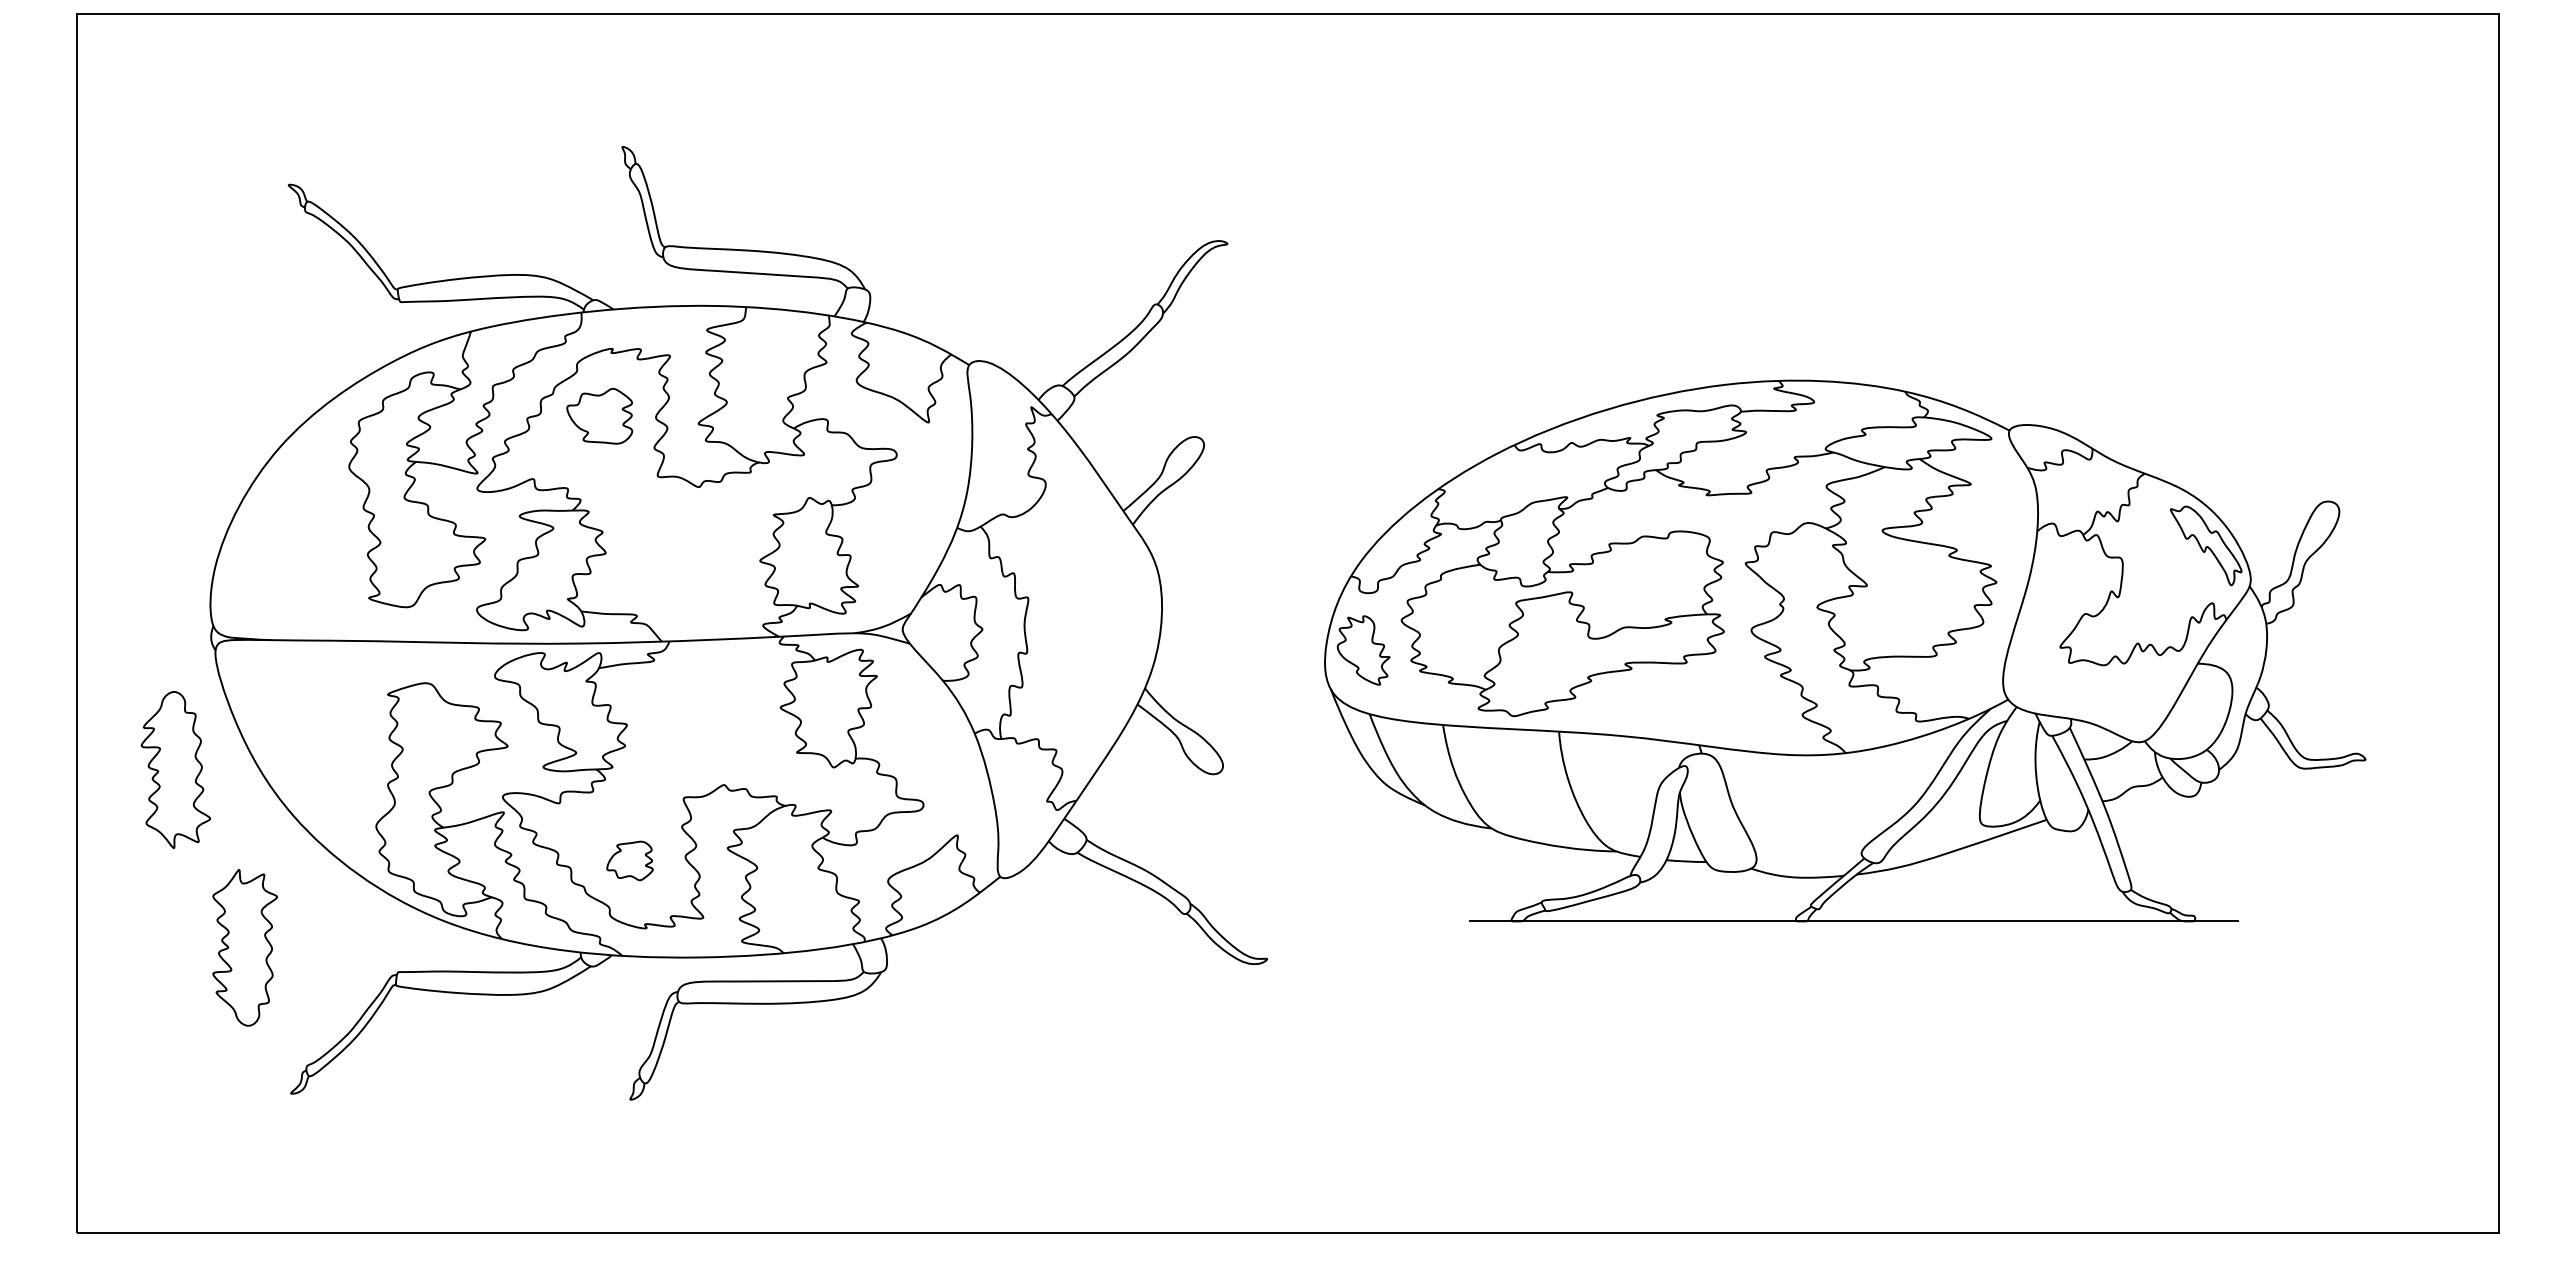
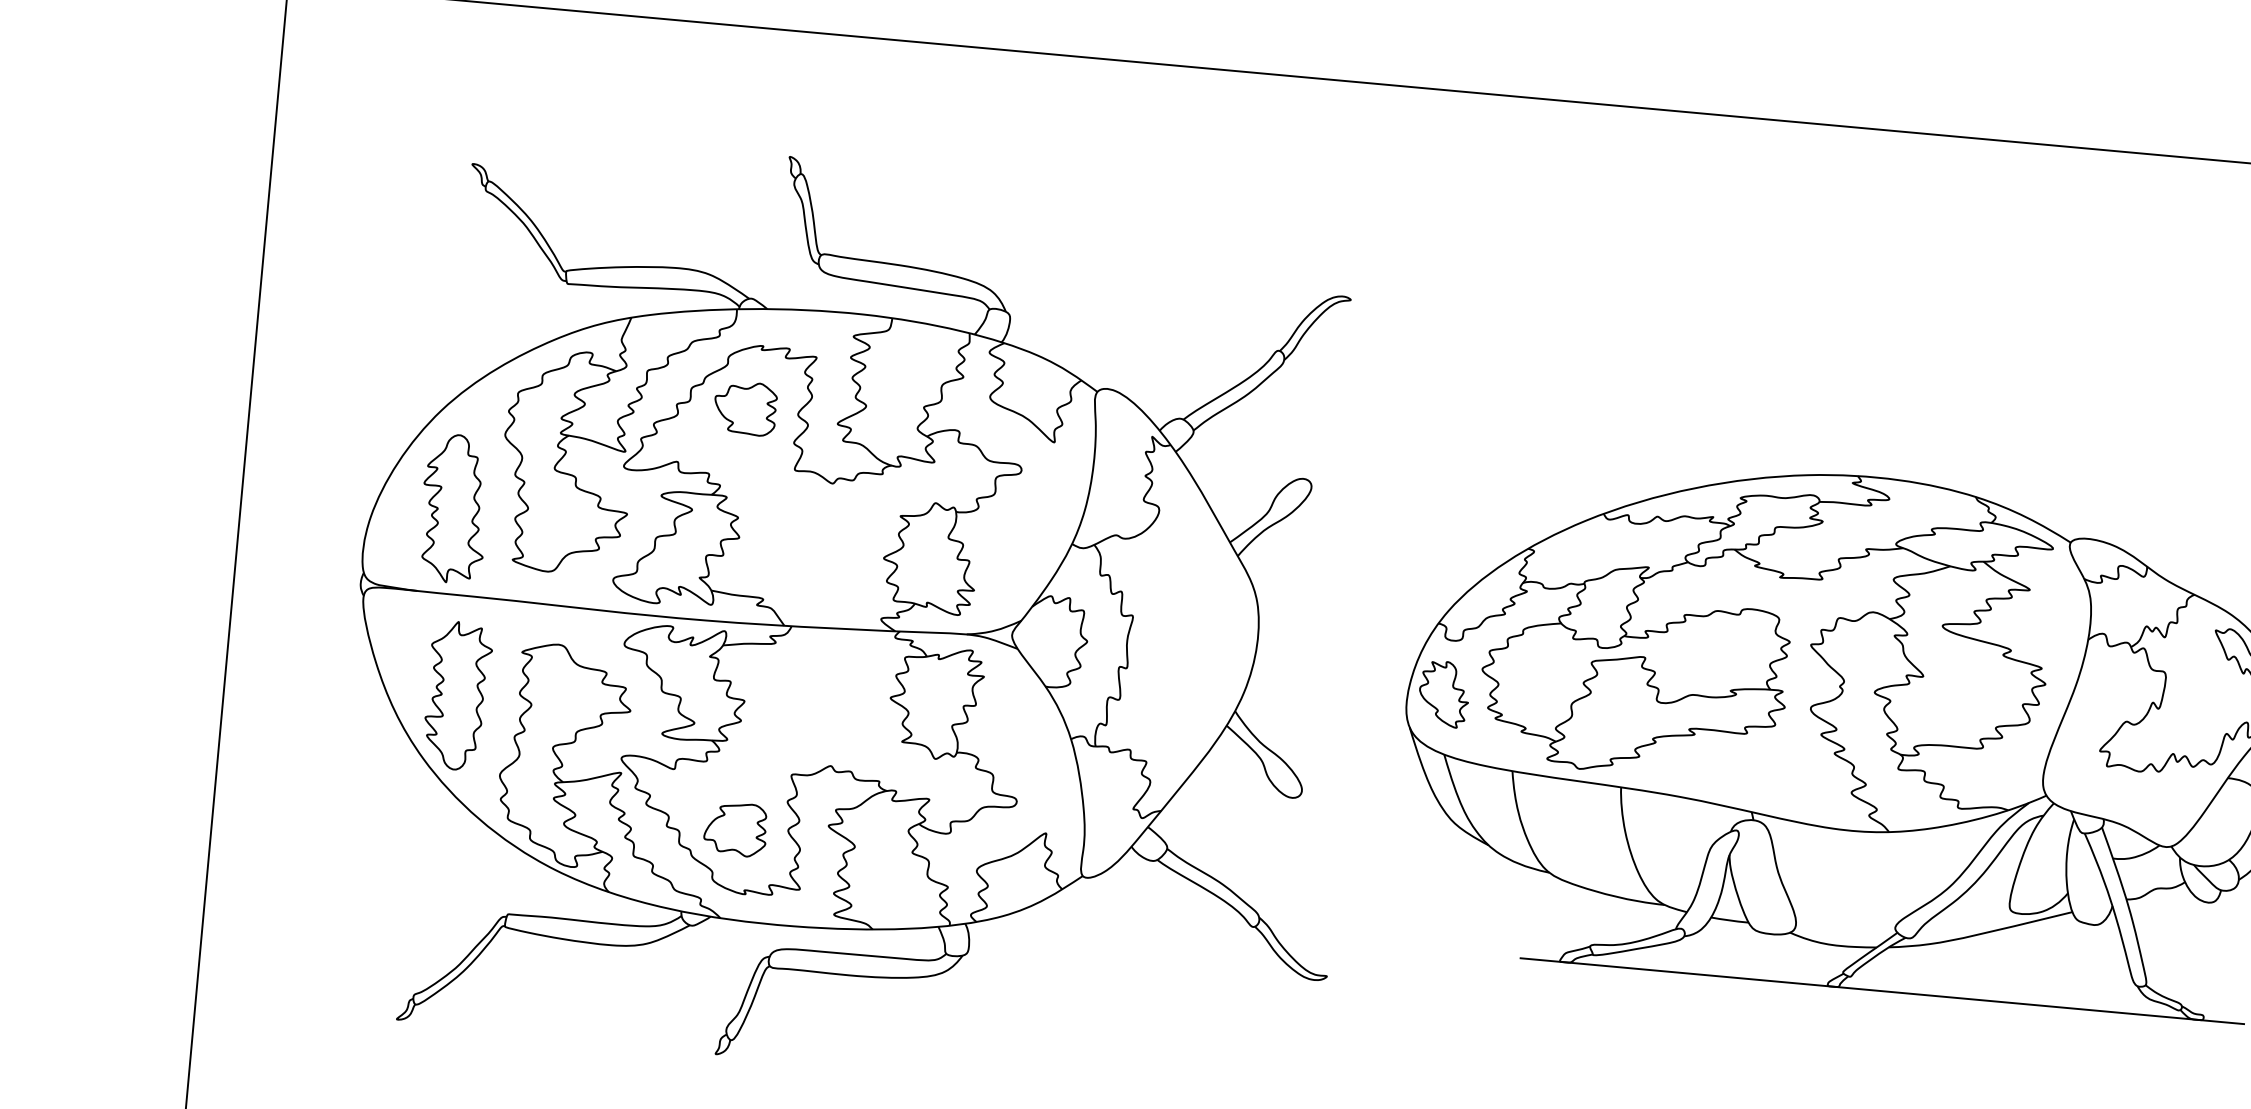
part: (175, 769) -> (454, 508), moved
part: (629, 860) -> (735, 828), size x1.43
part: (244, 947) -> (457, 695), moved

